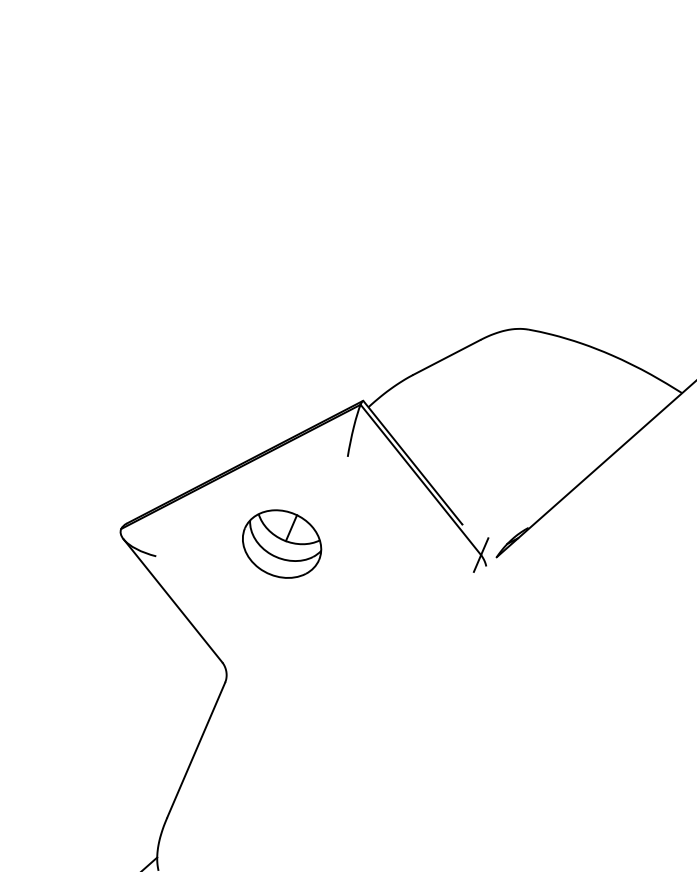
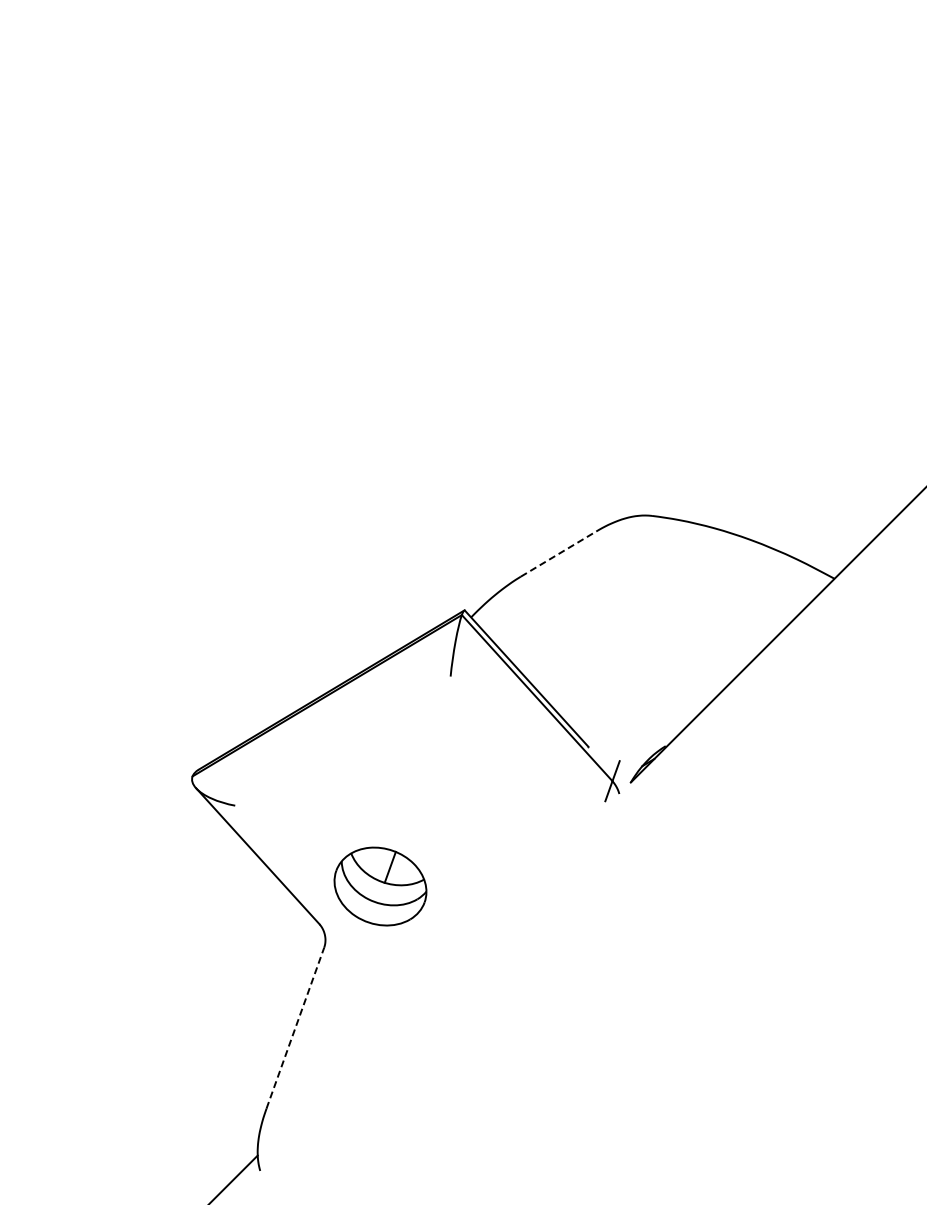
line: (446, 357) -> (558, 554), solid -> dashed
part: (282, 544) -> (380, 886), moved
line: (196, 749) -> (295, 1027), solid -> dashed

